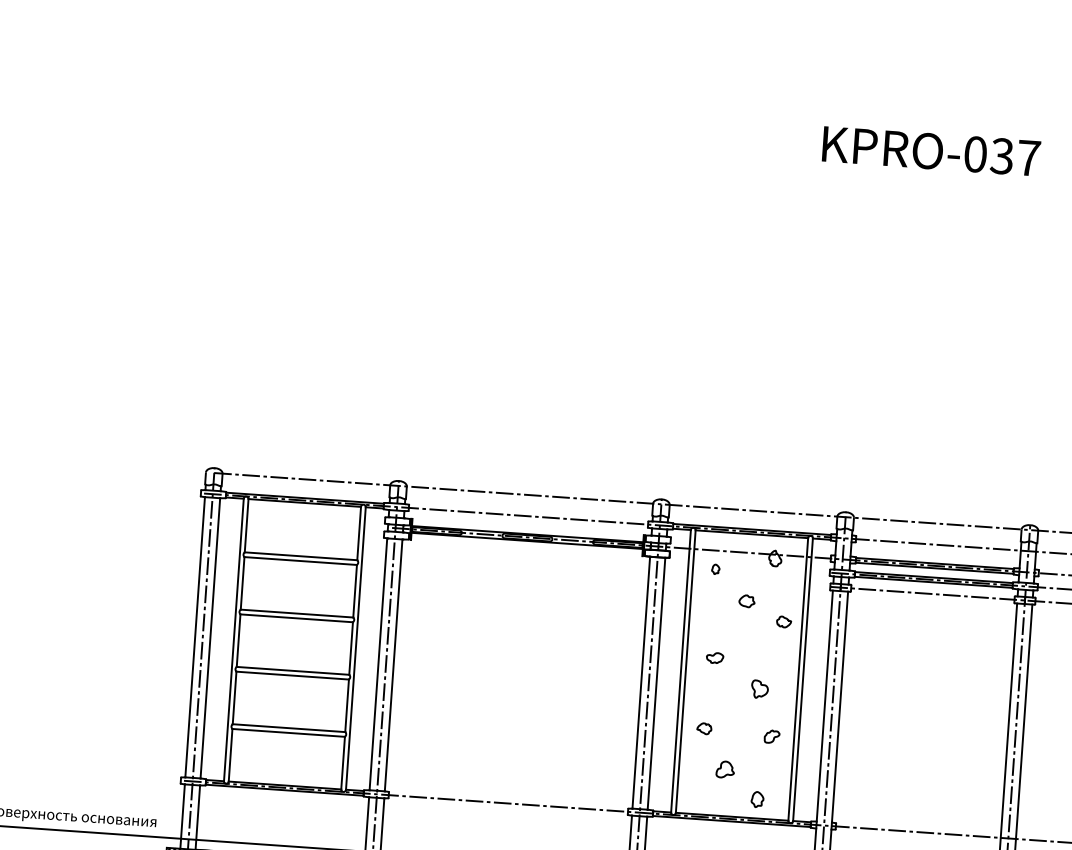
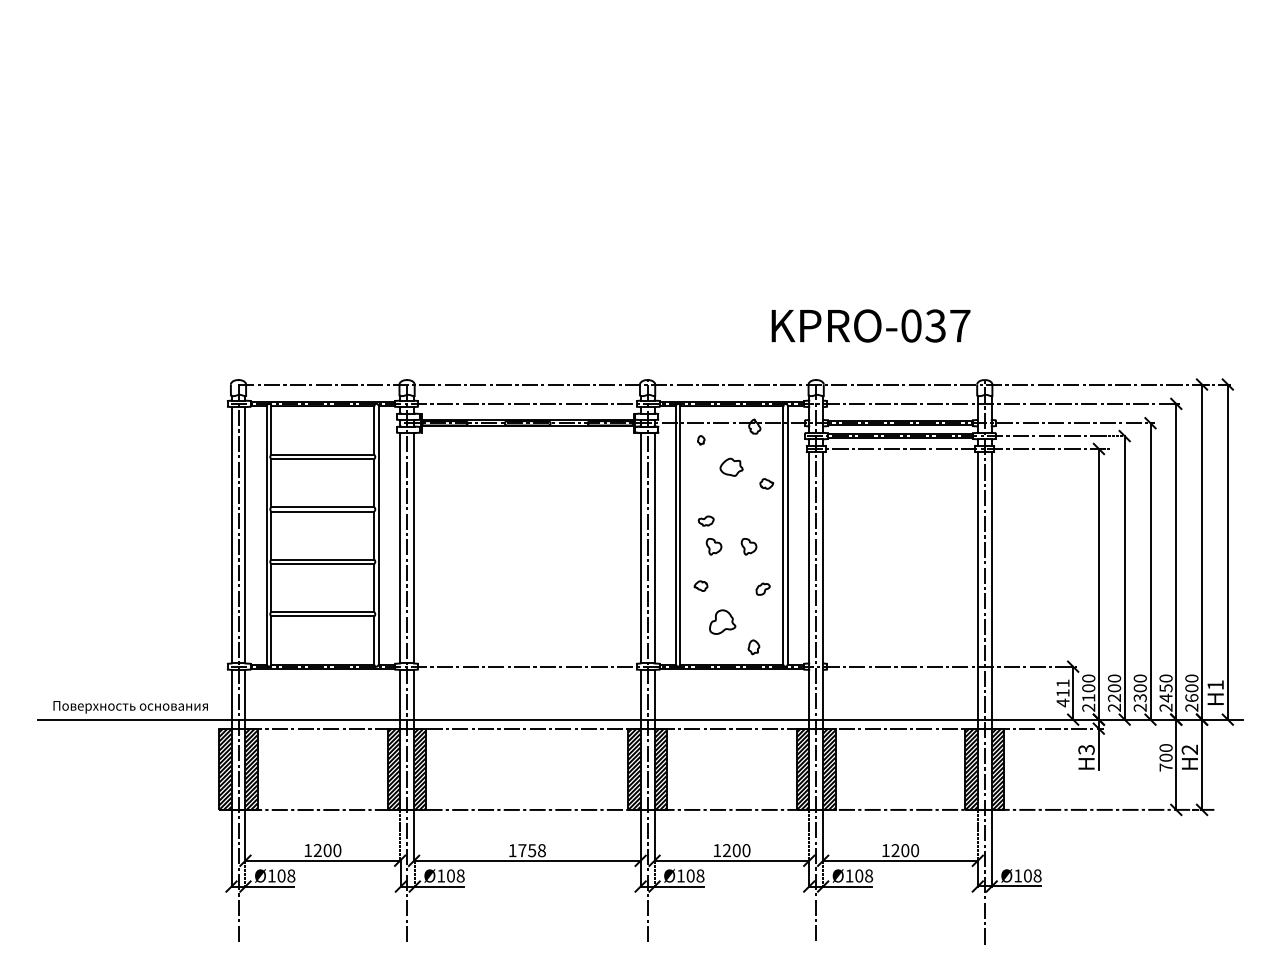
text: (930, 150) -> (870, 325), moved
part: (746, 601) -> (731, 467), size x1.6
part: (721, 686) -> (713, 546), added
part: (725, 769) -> (722, 621), size x1.6

